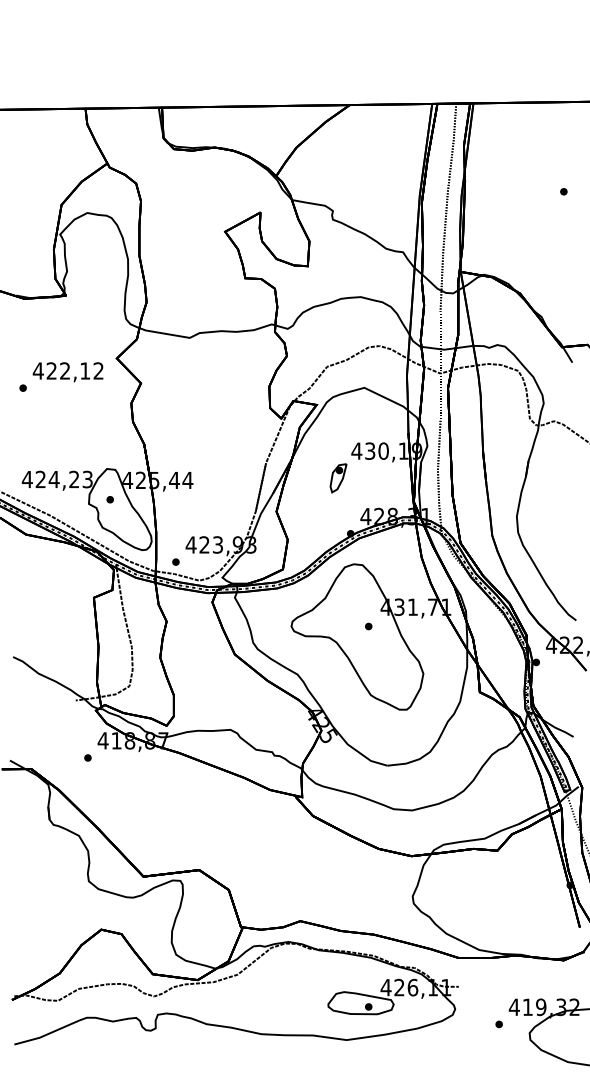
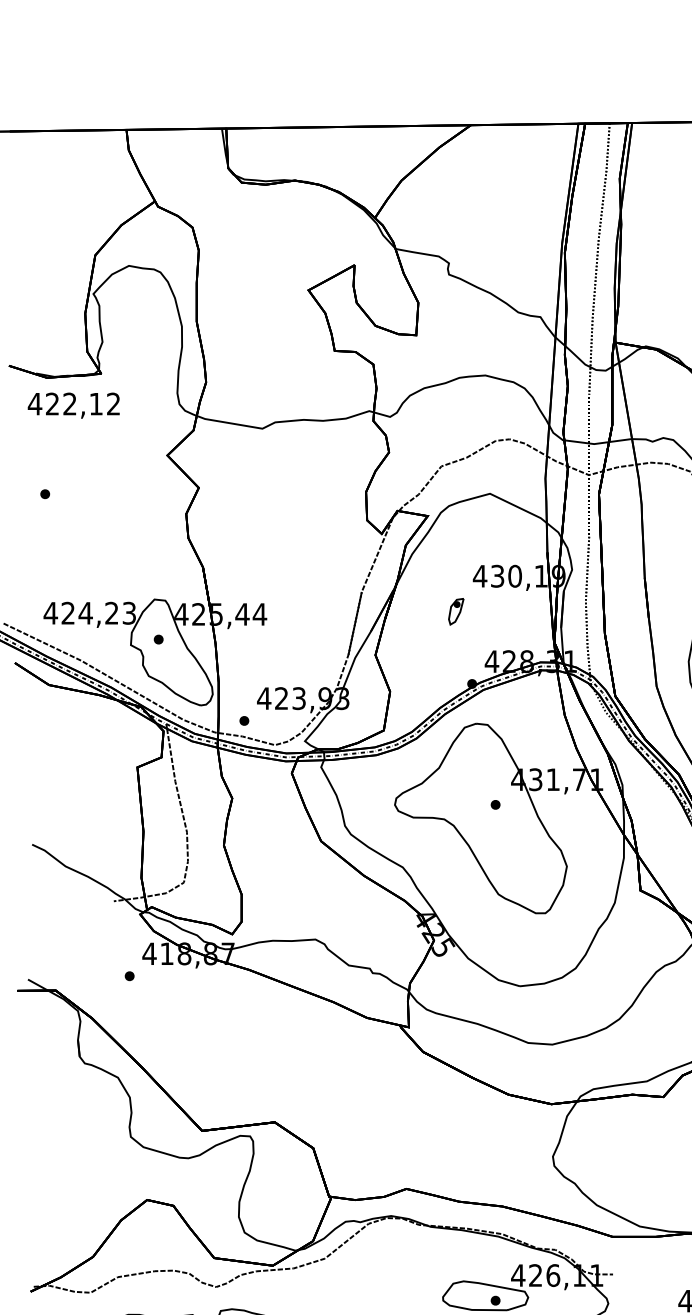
text: (67, 372) -> (73, 405), moved
part: (338, 478) -> (456, 611), size x0.7

